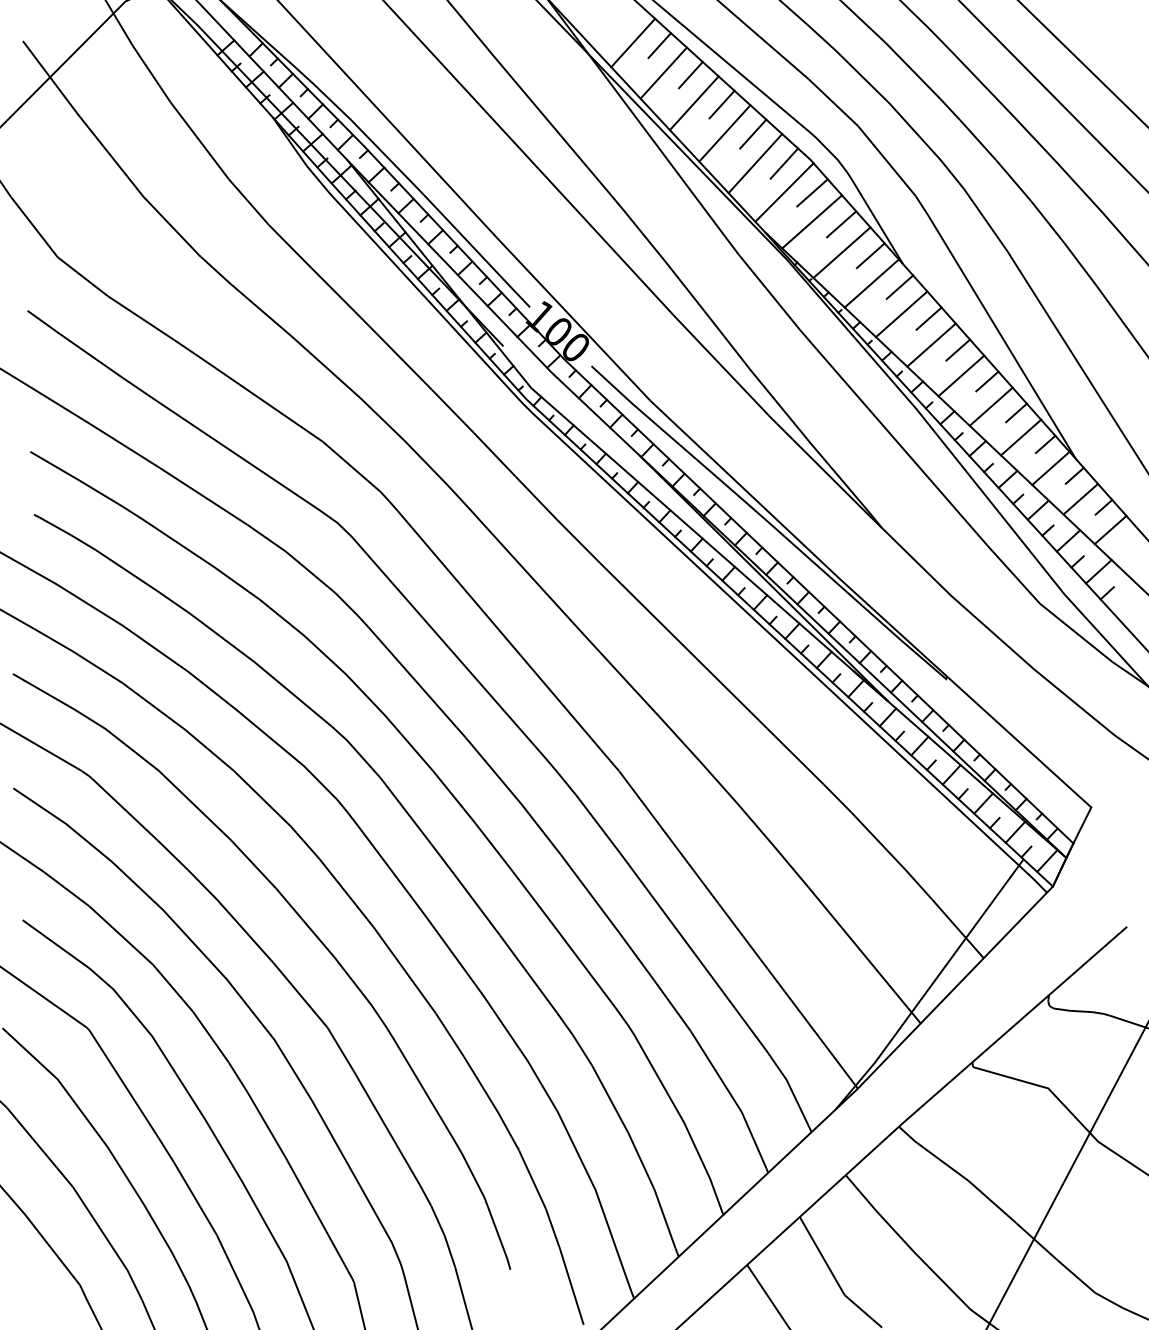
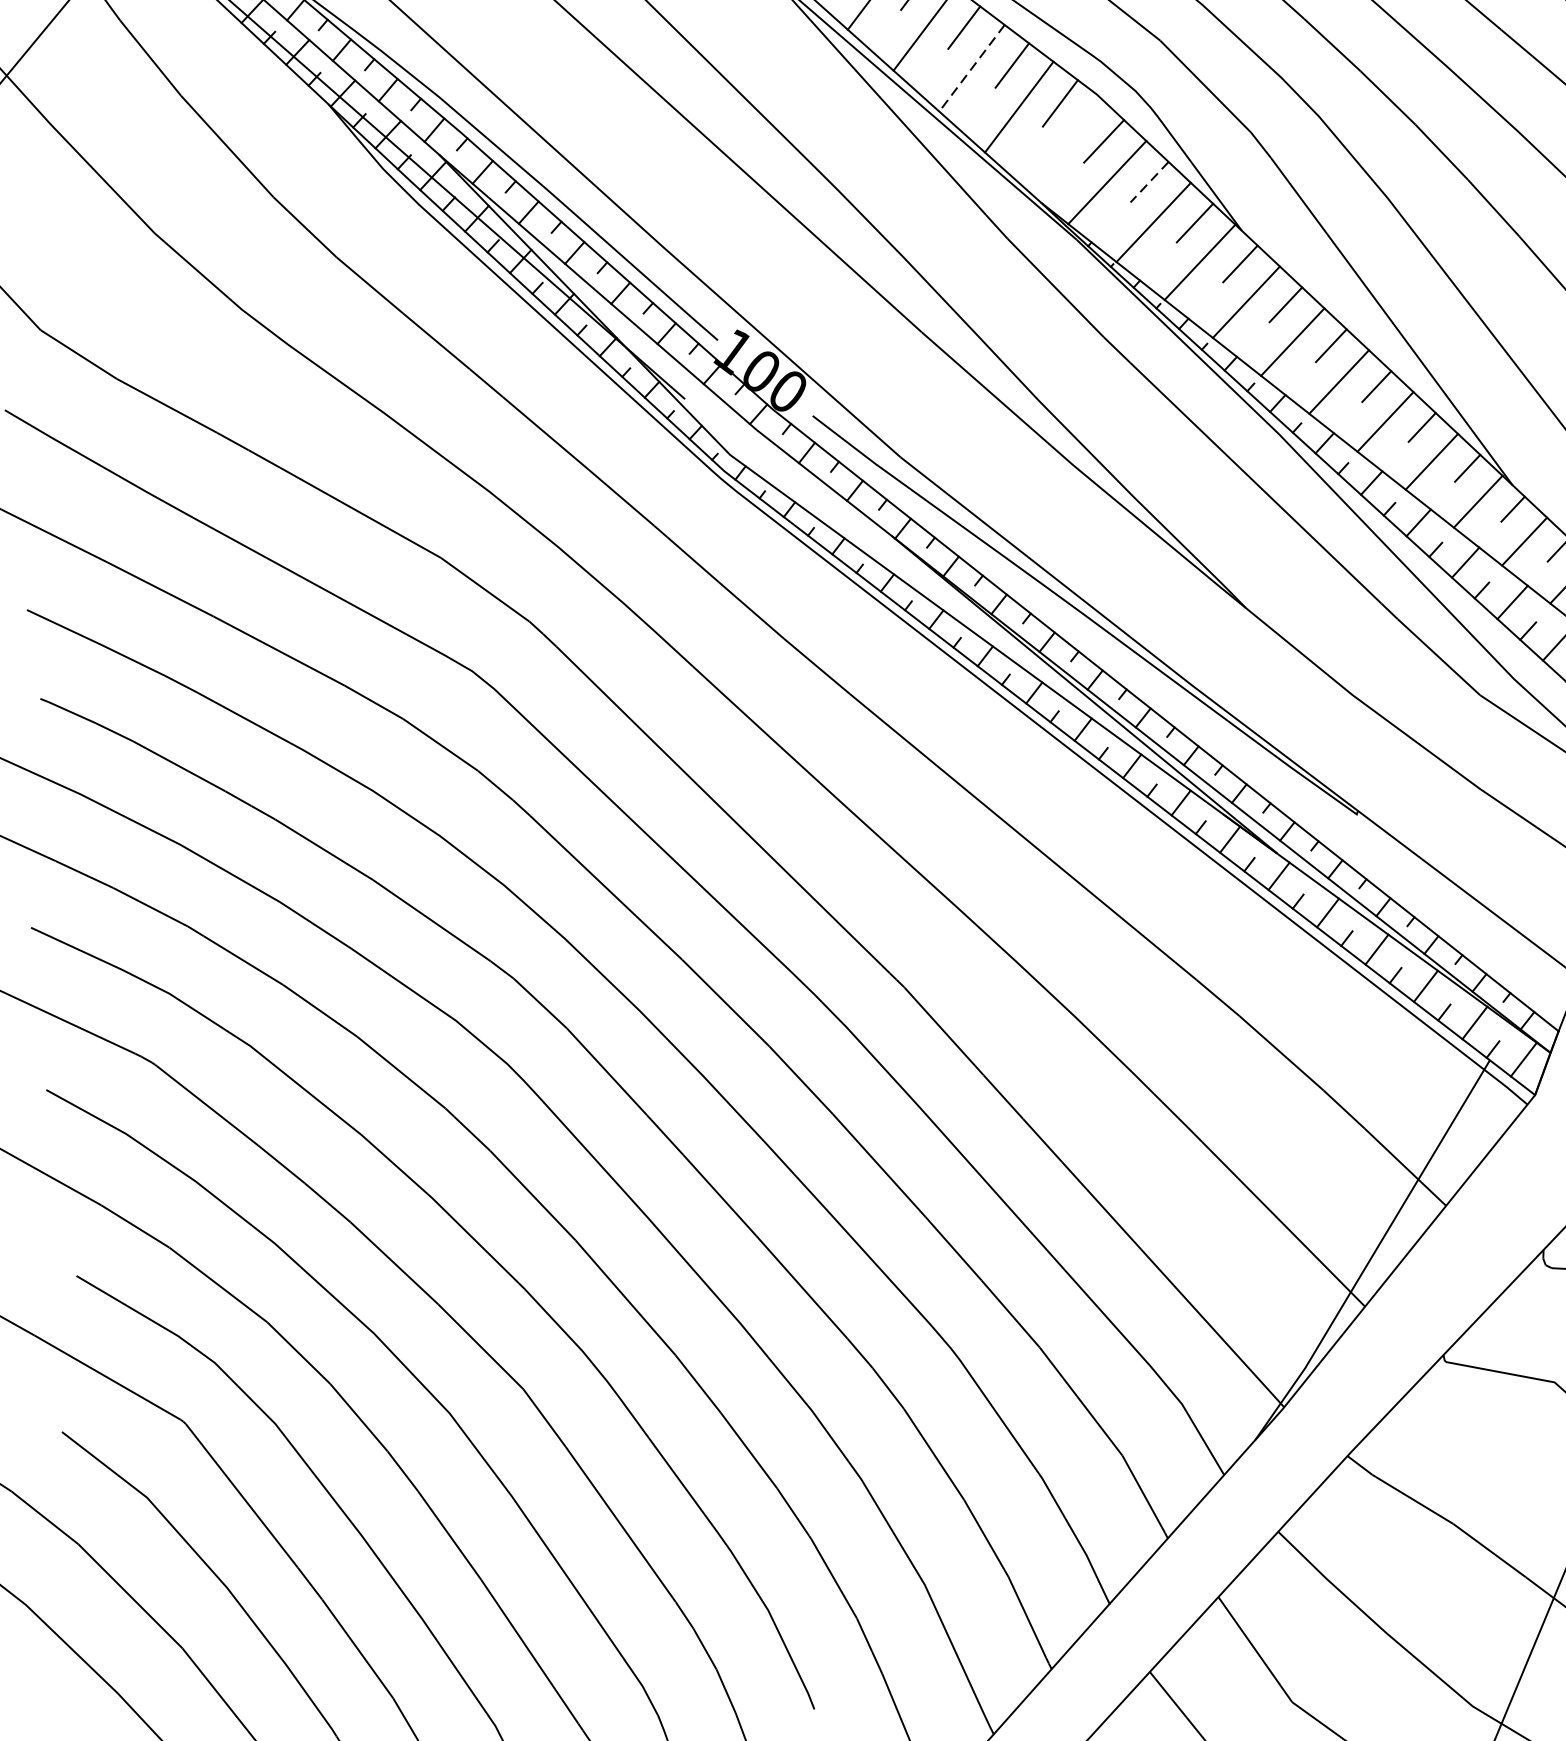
line: (724, 133) -> (971, 68), solid -> dashed
line: (784, 192) -> (1064, 144), removed
line: (841, 224) -> (1149, 182), solid -> dashed

